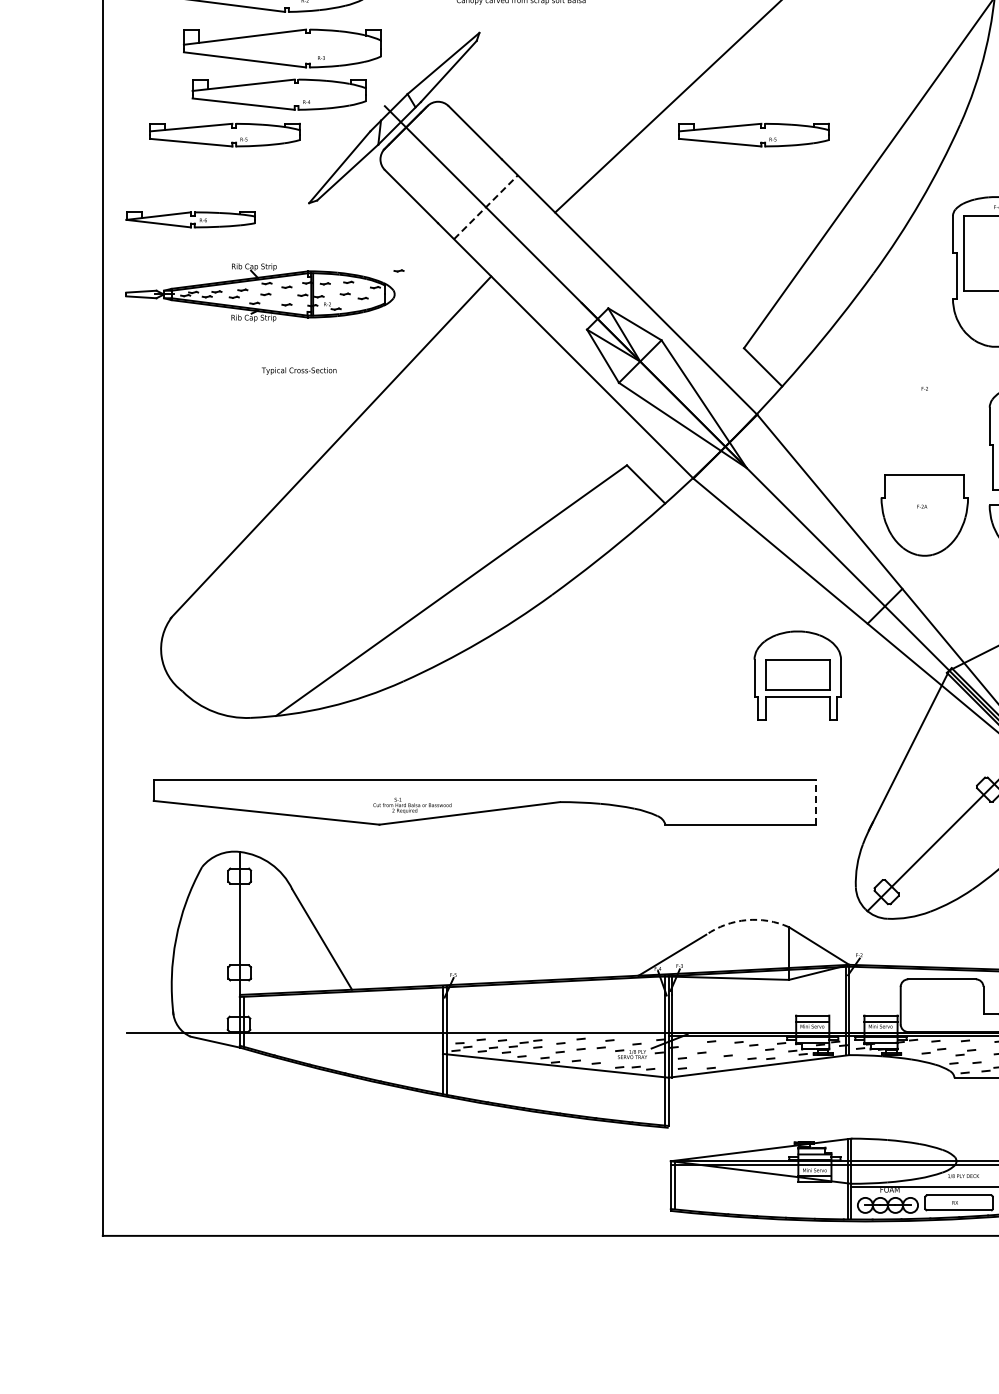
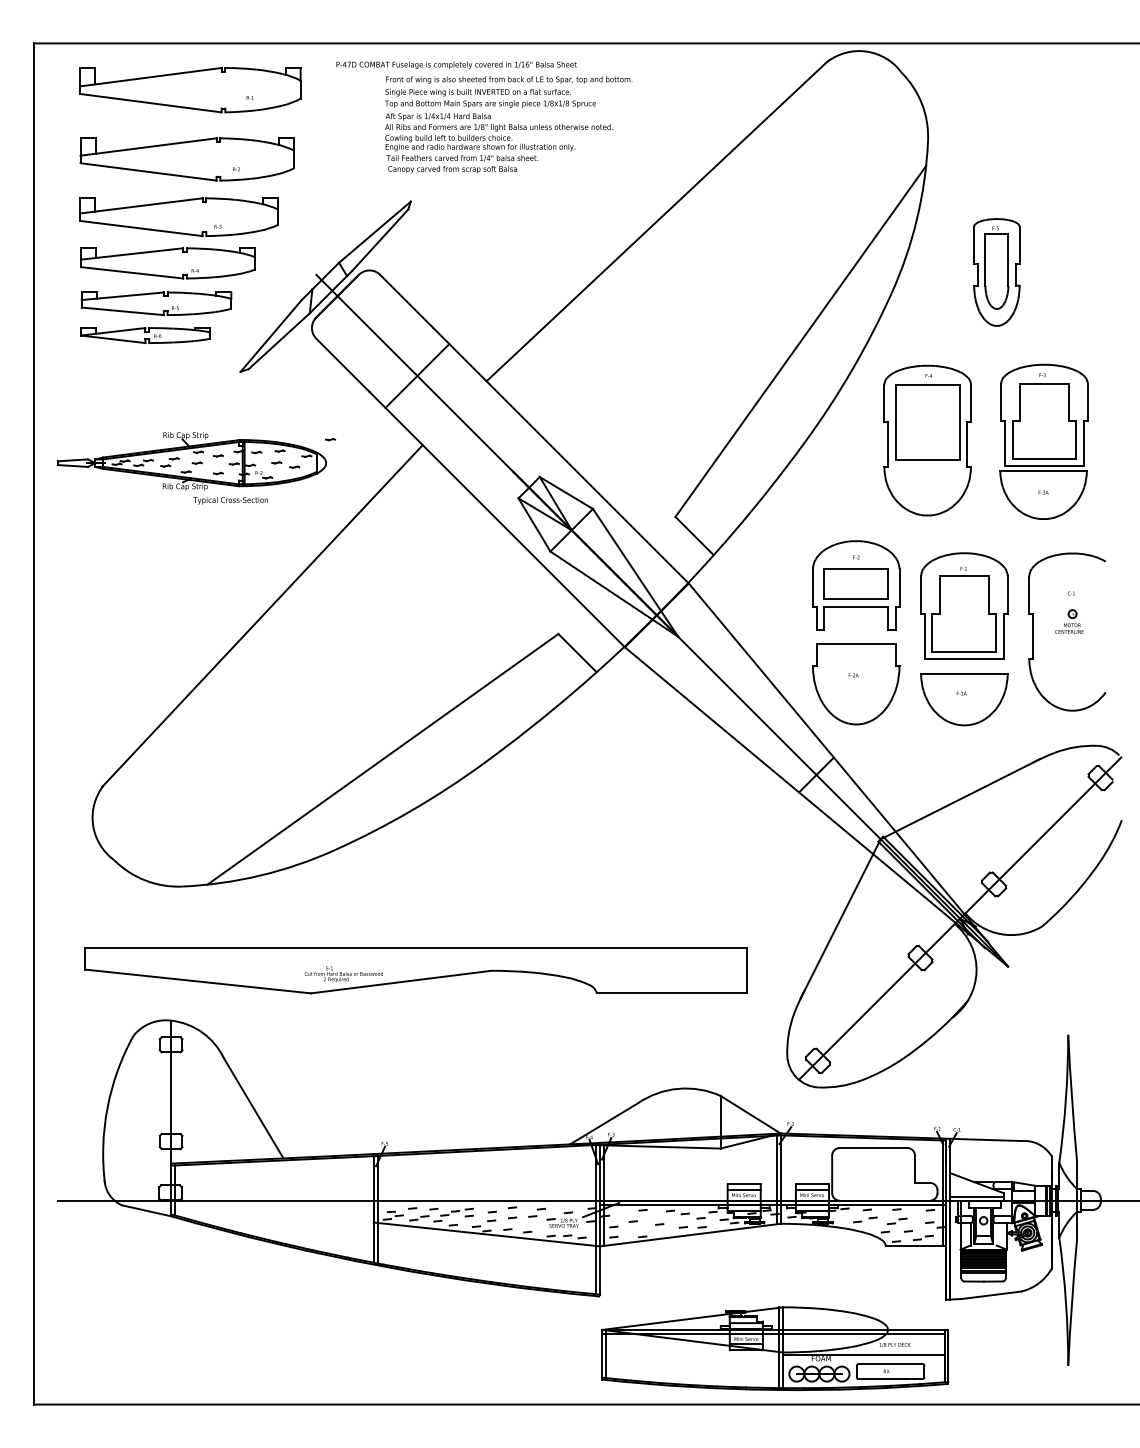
part: (282, 47) -> (178, 216), moved
part: (279, 94) -> (167, 263), moved
part: (754, 134) -> (685, 303), removed
line: (486, 206) -> (417, 375), dashed -> solid
part: (191, 219) -> (145, 335), moved
text: (299, 370) -> (230, 500), moved
part: (798, 675) -> (856, 585), moved
line: (816, 801) -> (747, 970), dashed -> solid
arc: (747, 919) -> (678, 1088), dashed -> solid

